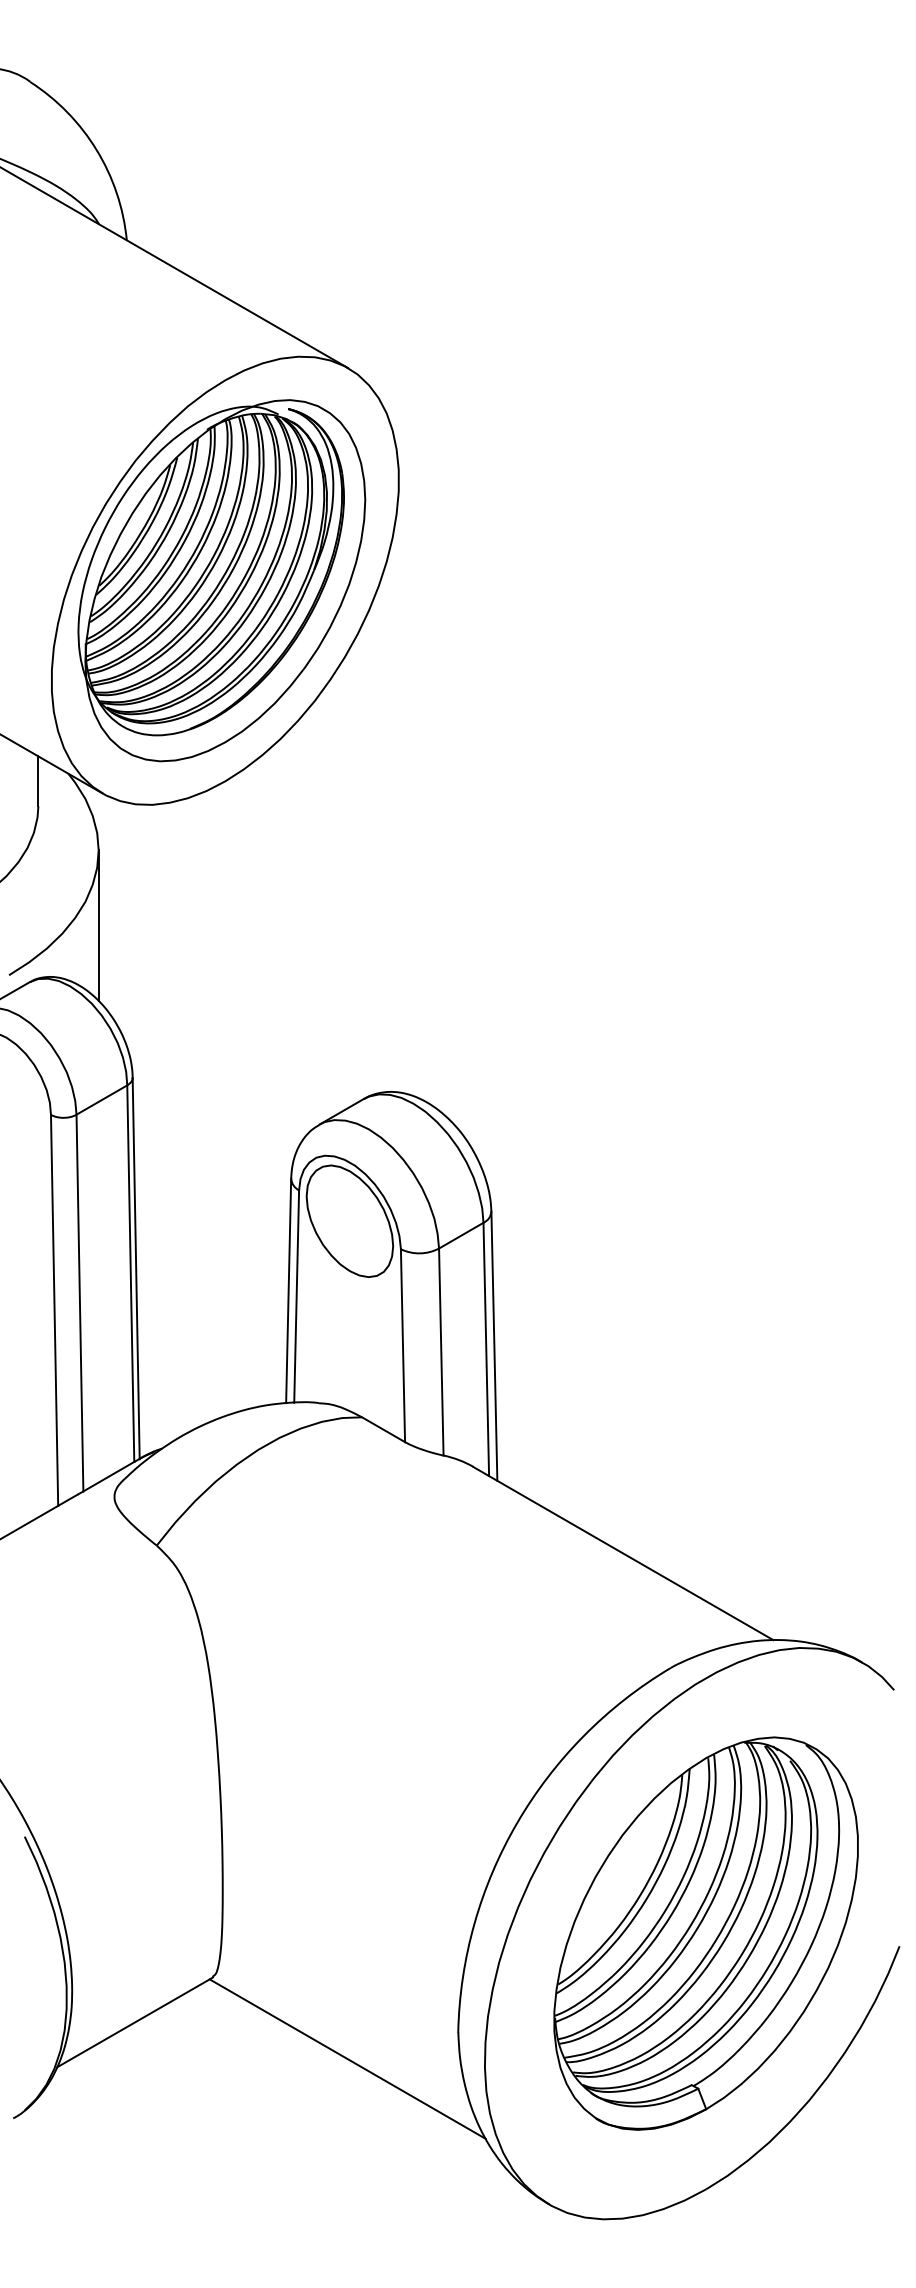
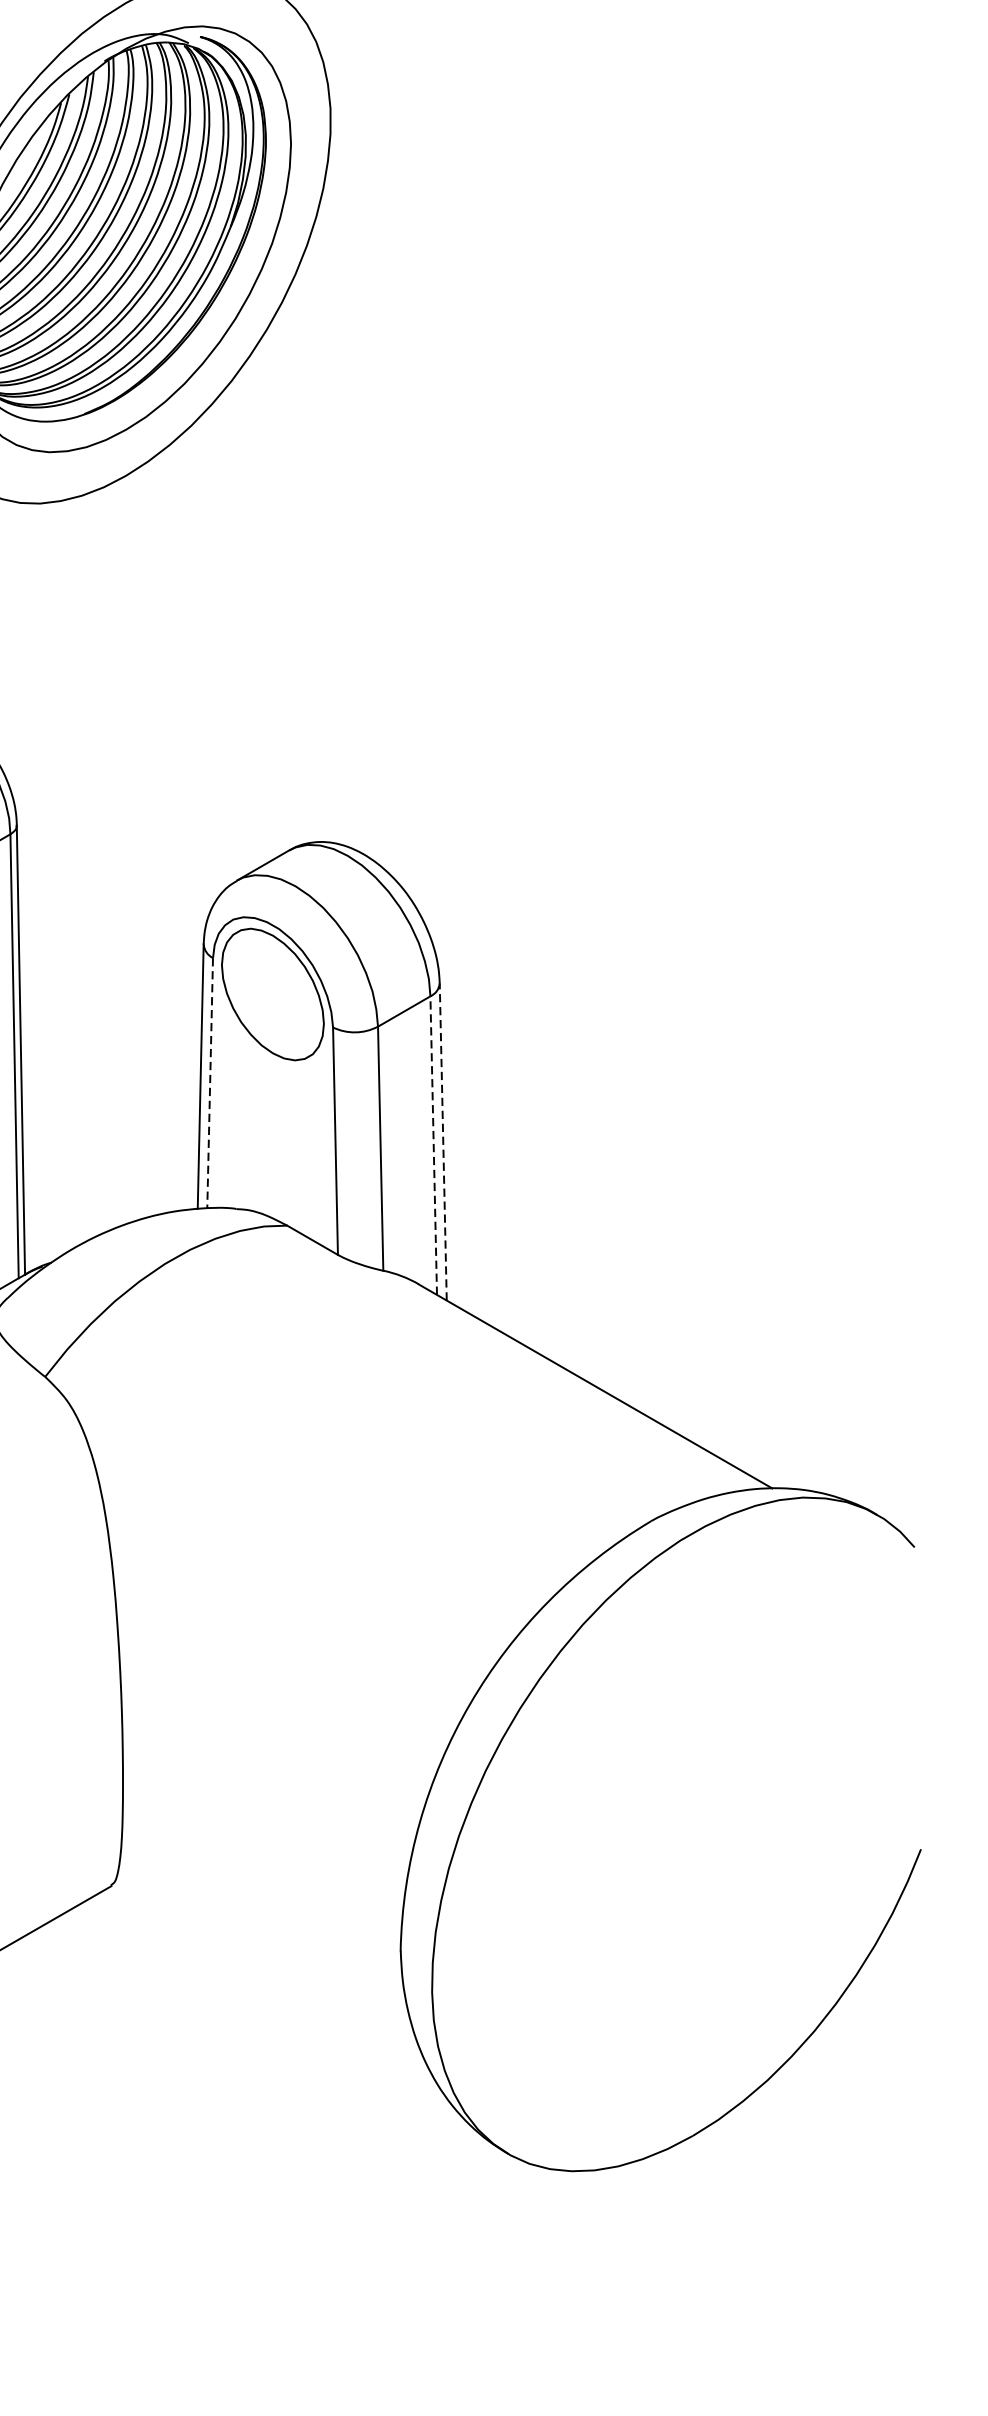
line: (296, 1297) -> (209, 1084), solid -> dashed
line: (494, 1346) -> (443, 1142), solid -> dashed
line: (486, 1349) -> (433, 1145), solid -> dashed
part: (705, 1933) -> (692, 1834), removed
line: (347, 2058) -> (270, 1981), removed

